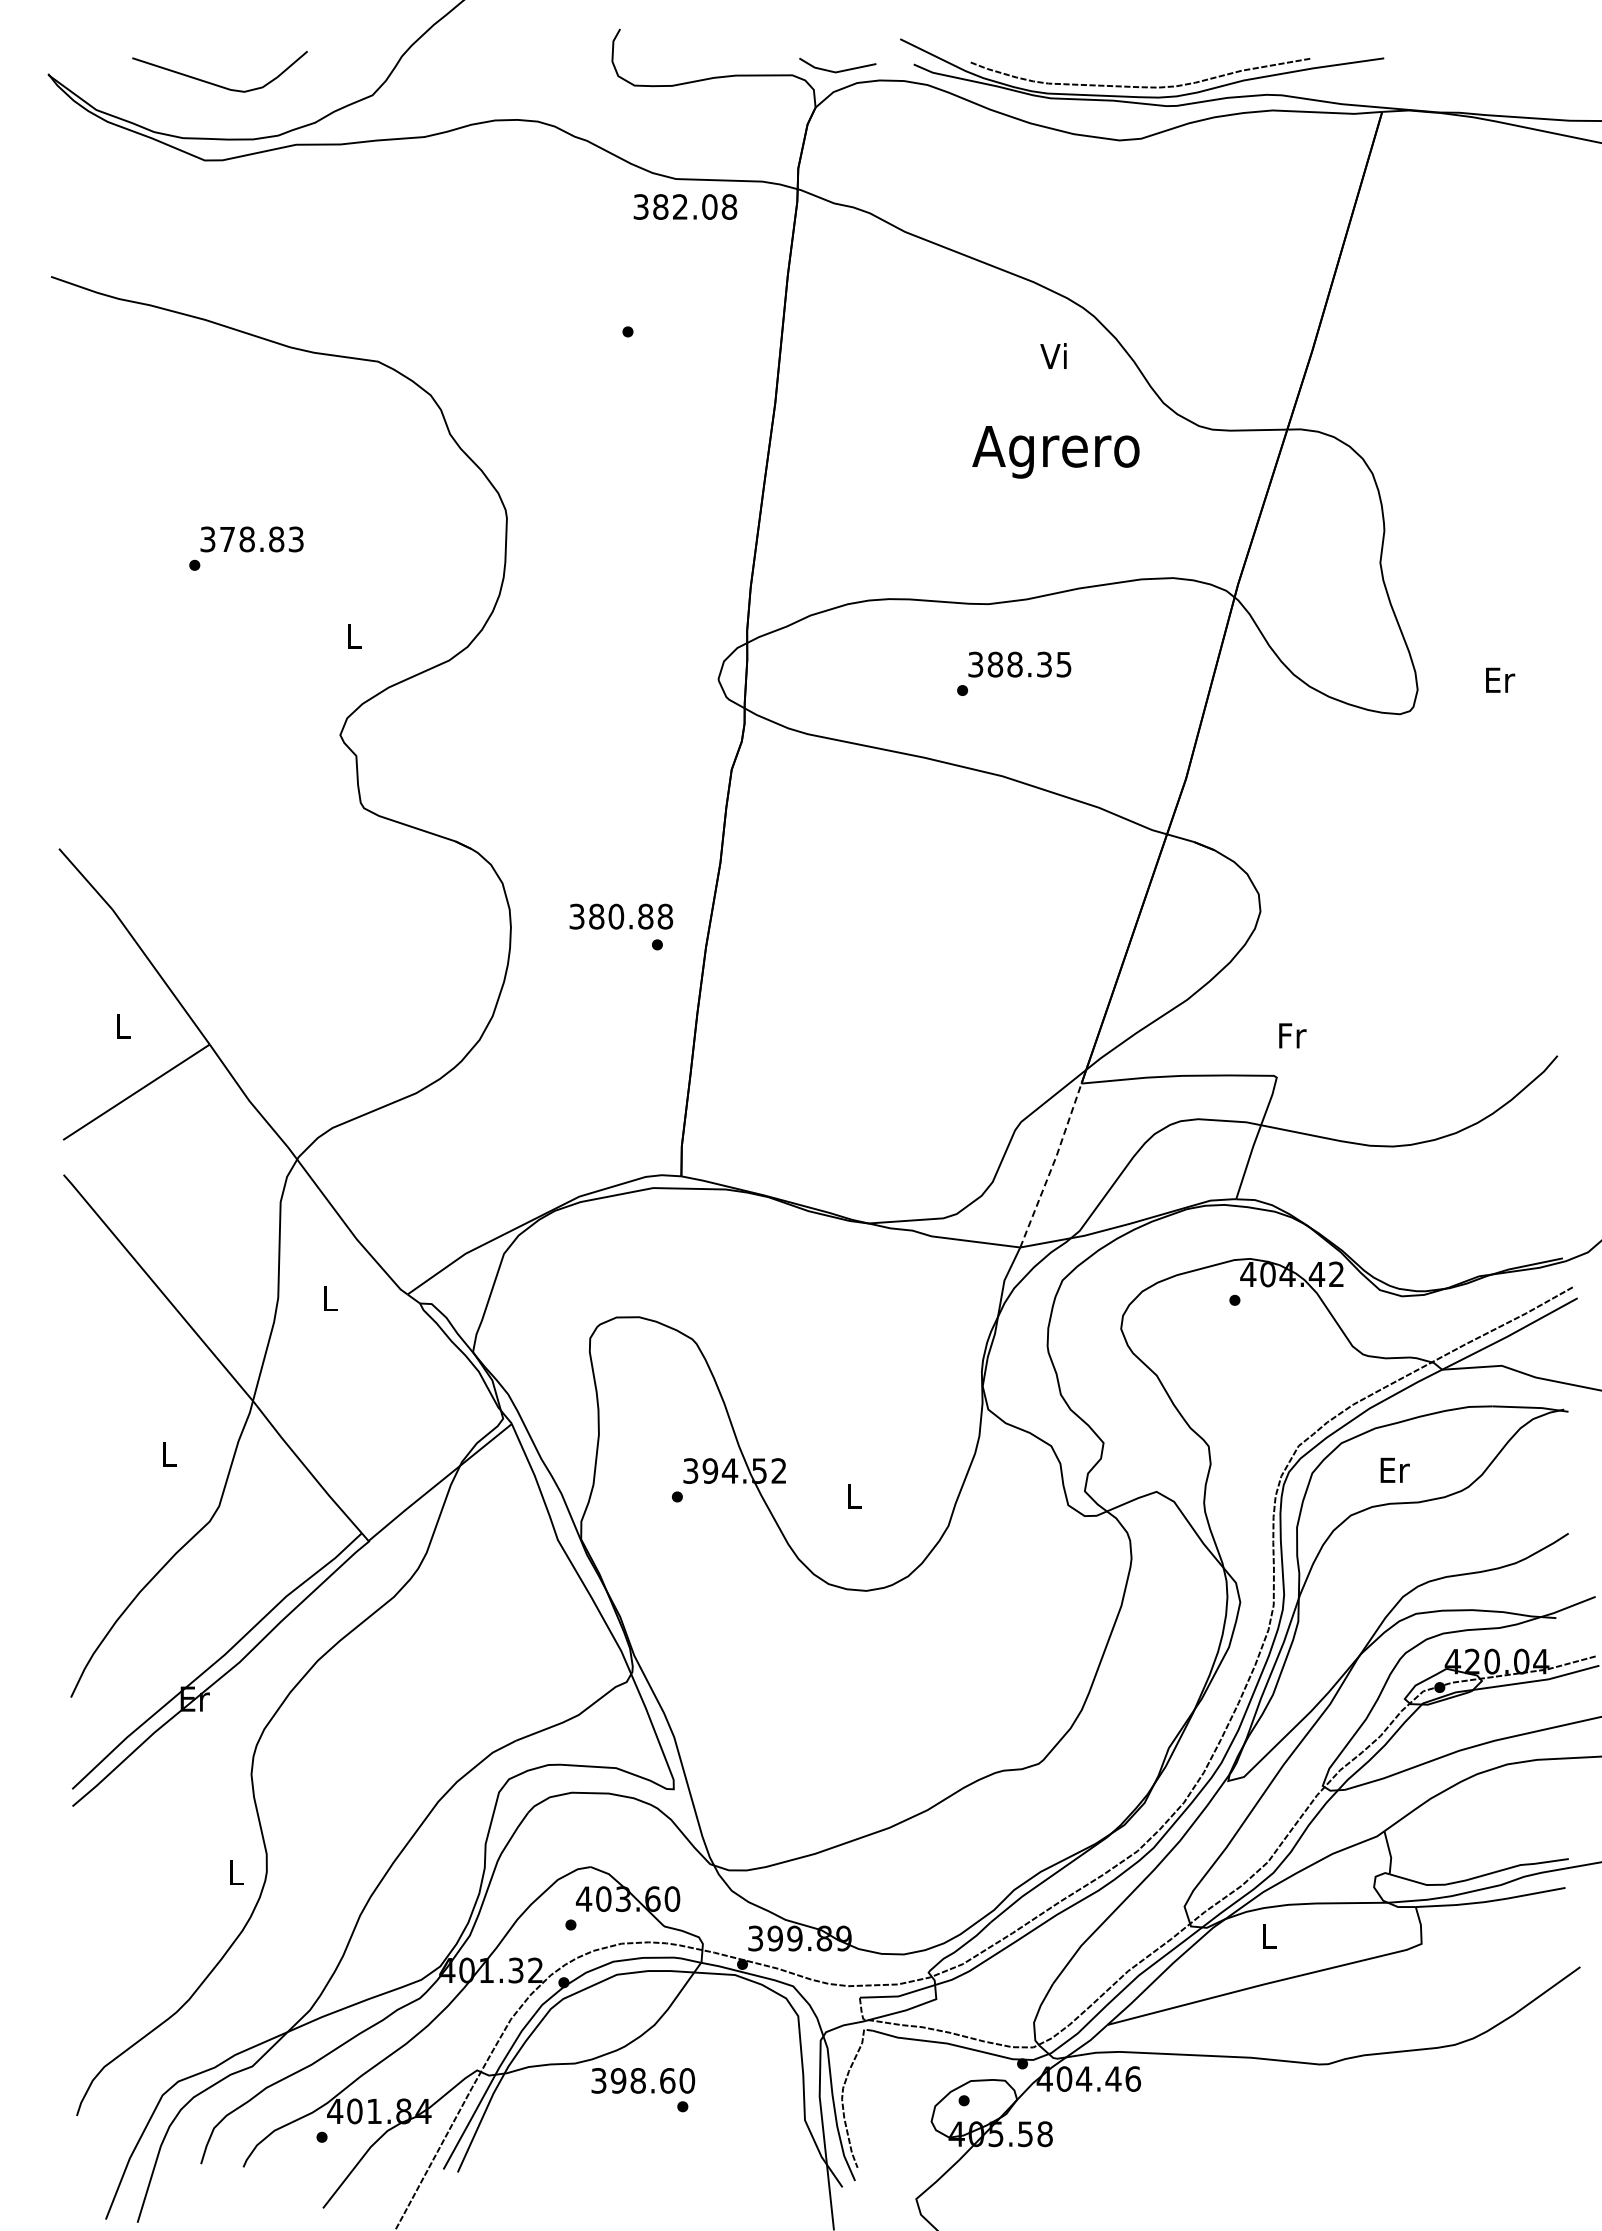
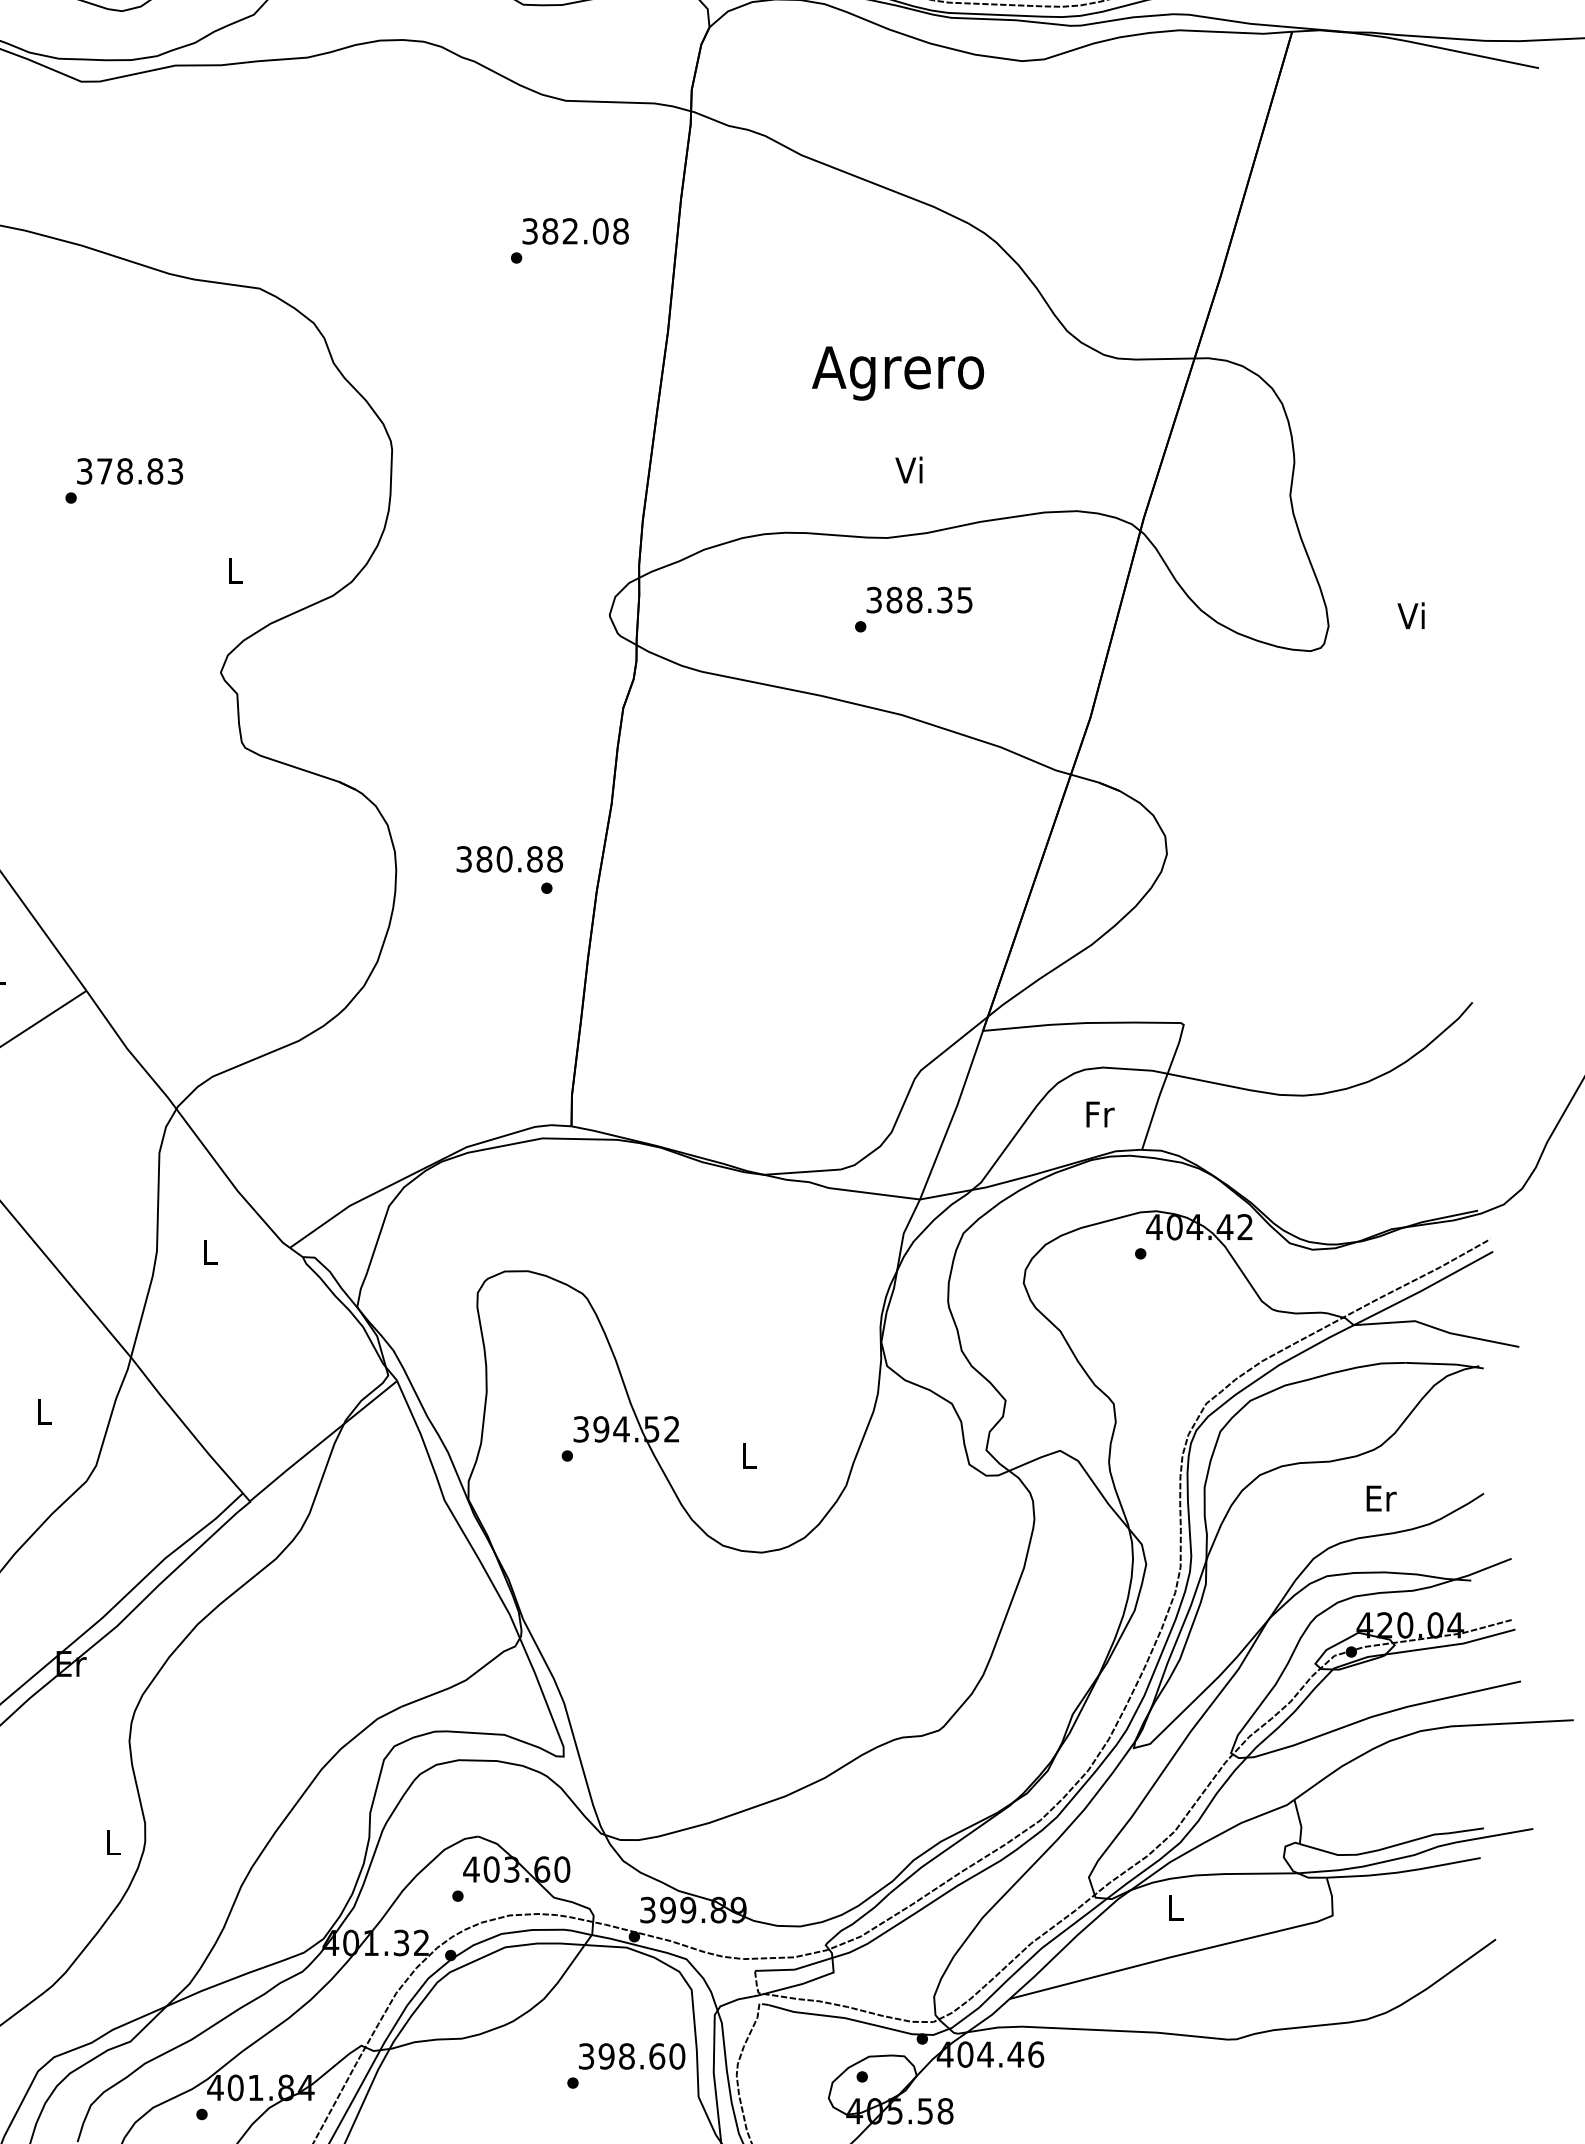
text: (685, 206) -> (575, 230), moved
text: (1053, 355) -> (908, 469), moved
text: (1055, 452) -> (897, 373), moved
text: (1499, 679) -> (1412, 615), Er -> Vi
text: (1292, 1035) -> (1100, 1114), moved
line: (1052, 1165) -> (953, 1115), dashed -> solid
text: (1394, 1469) -> (1380, 1497), moved
text: (643, 2080) -> (632, 2056), moved

